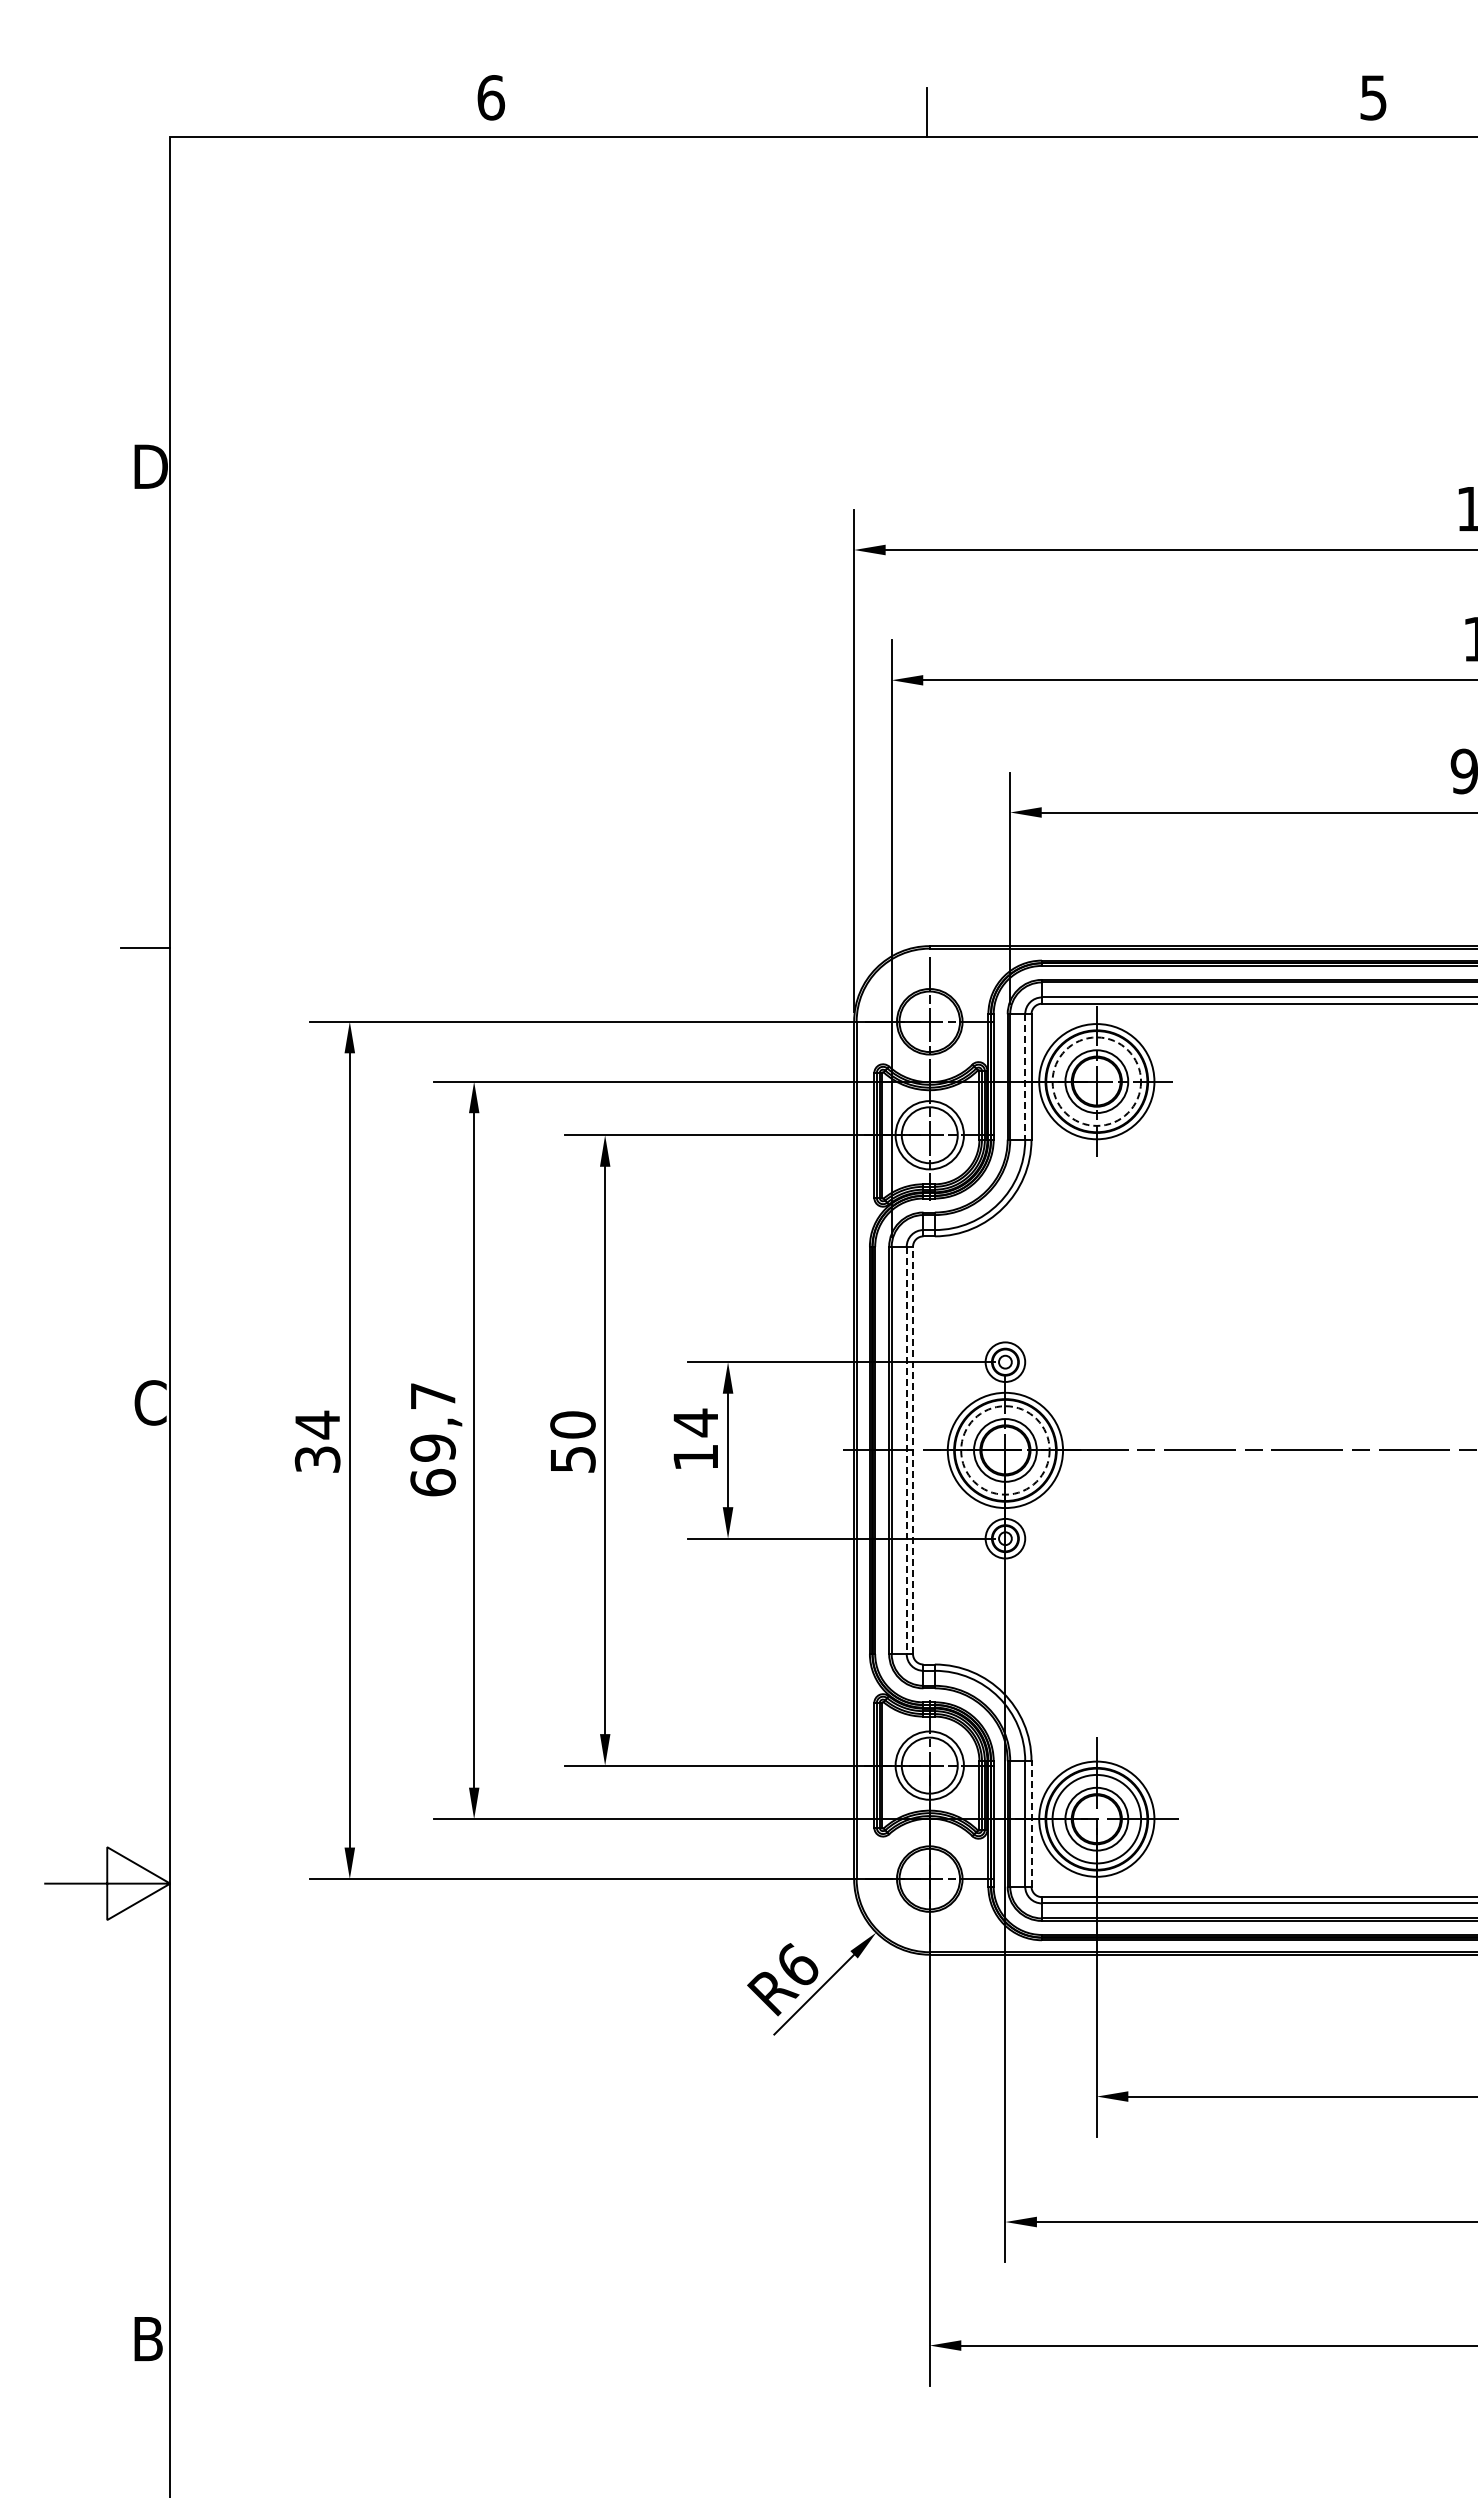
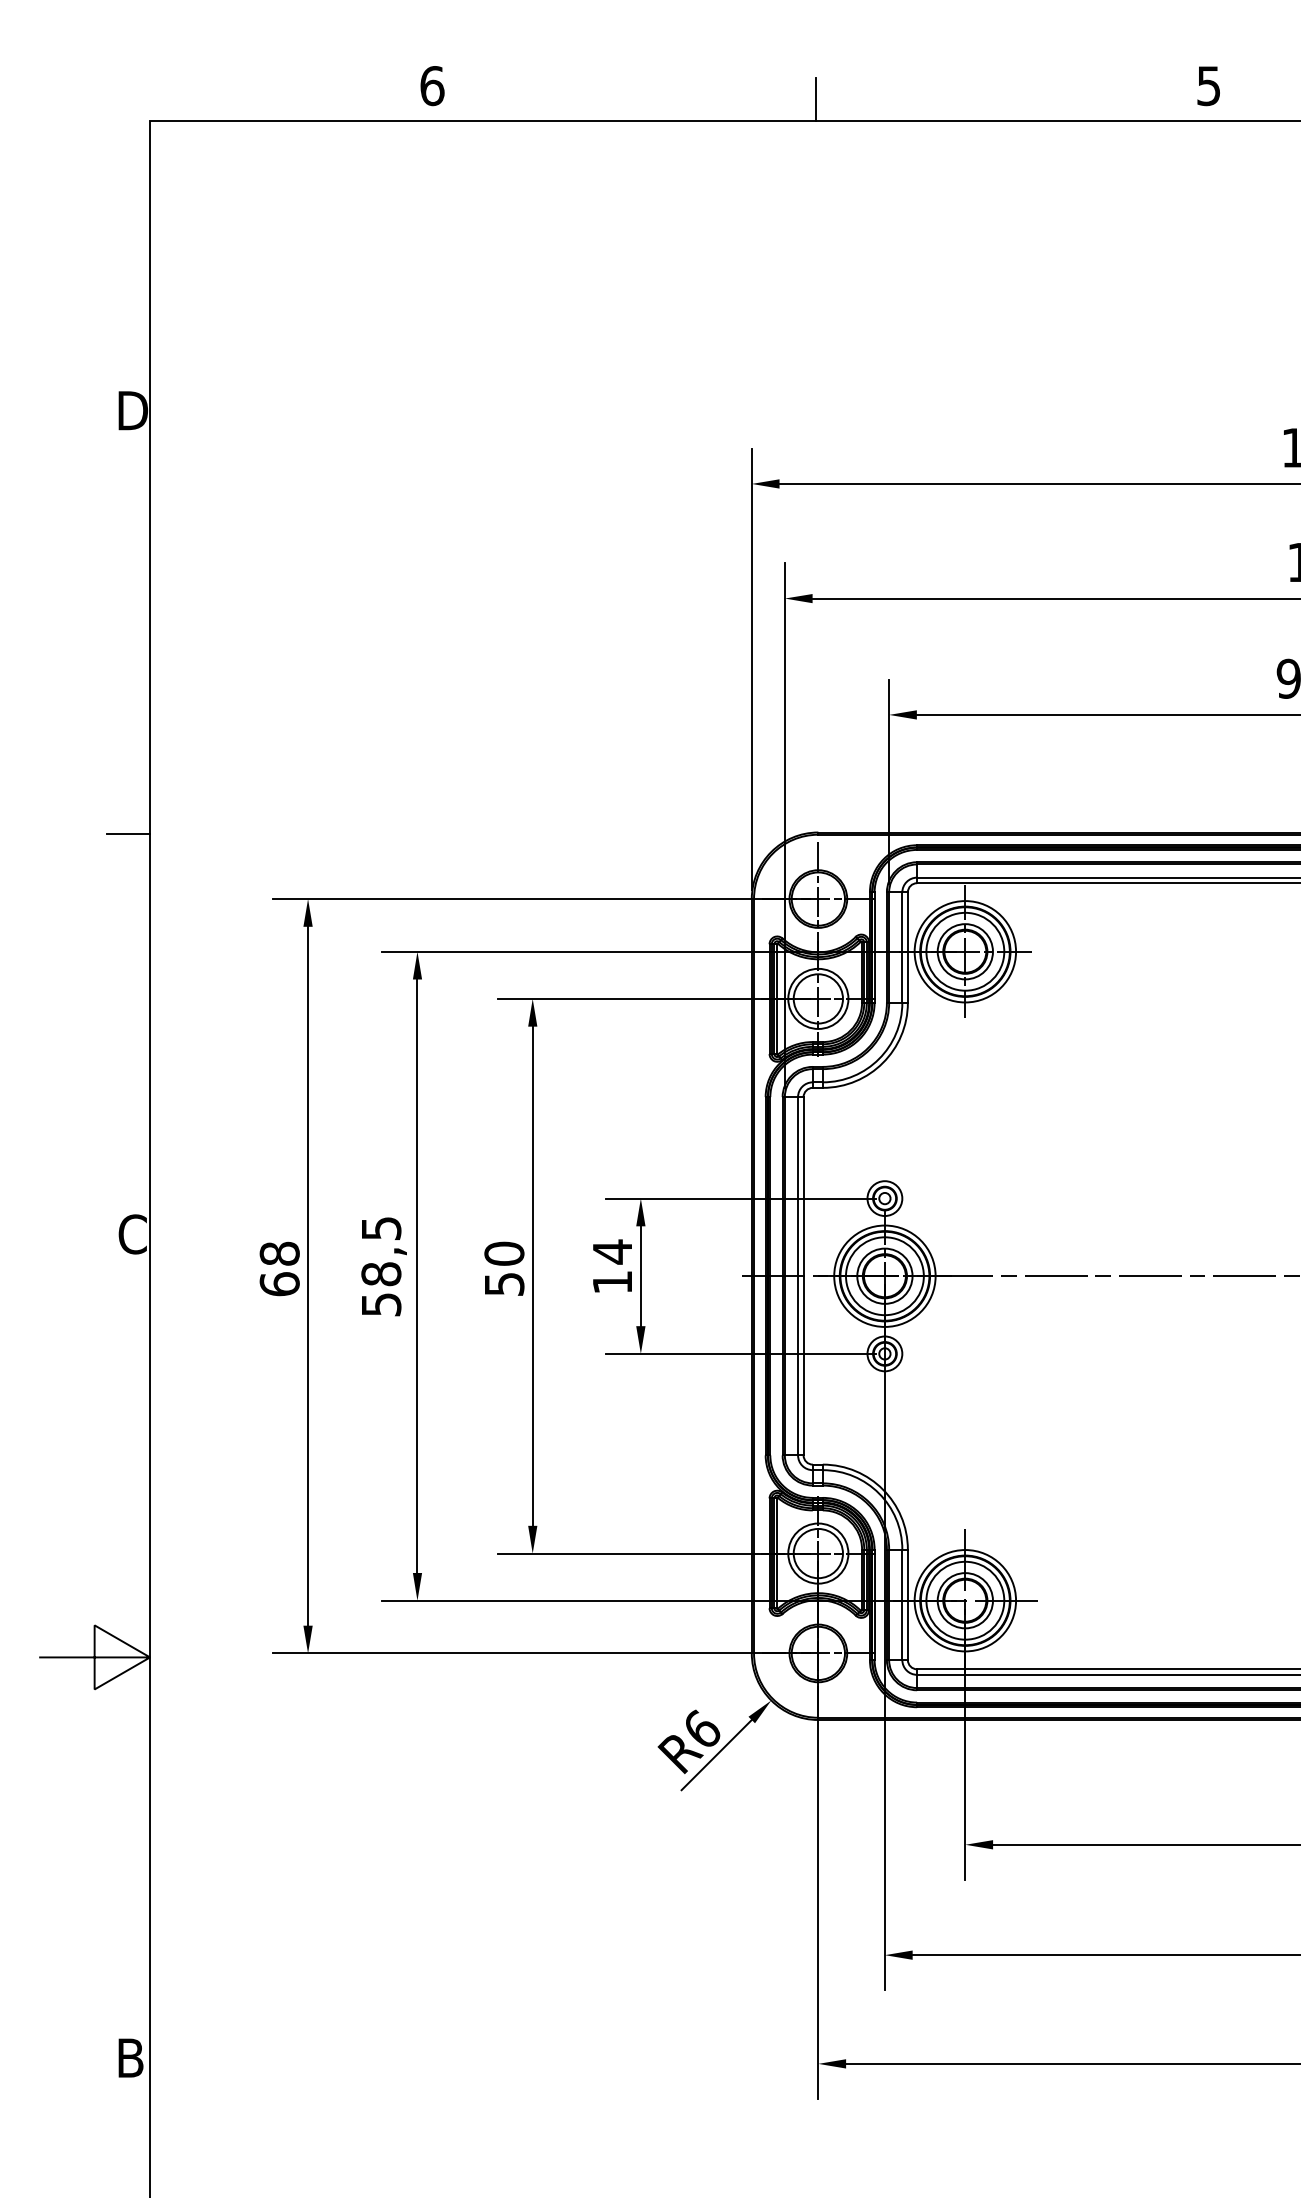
line: (1025, 1076) -> (902, 947), dashed -> solid
circle: (1096, 1081) -> (965, 951), dashed -> solid
text: (432, 1439) -> (380, 1266), 69,7 -> 58,5
text: (317, 1441) -> (279, 1268), 34 -> 68
line: (906, 1450) -> (797, 1276), dashed -> solid
line: (913, 1450) -> (804, 1276), dashed -> solid
circle: (1005, 1450) -> (884, 1276), dashed -> solid
line: (1031, 1823) -> (907, 1604), dashed -> solid

